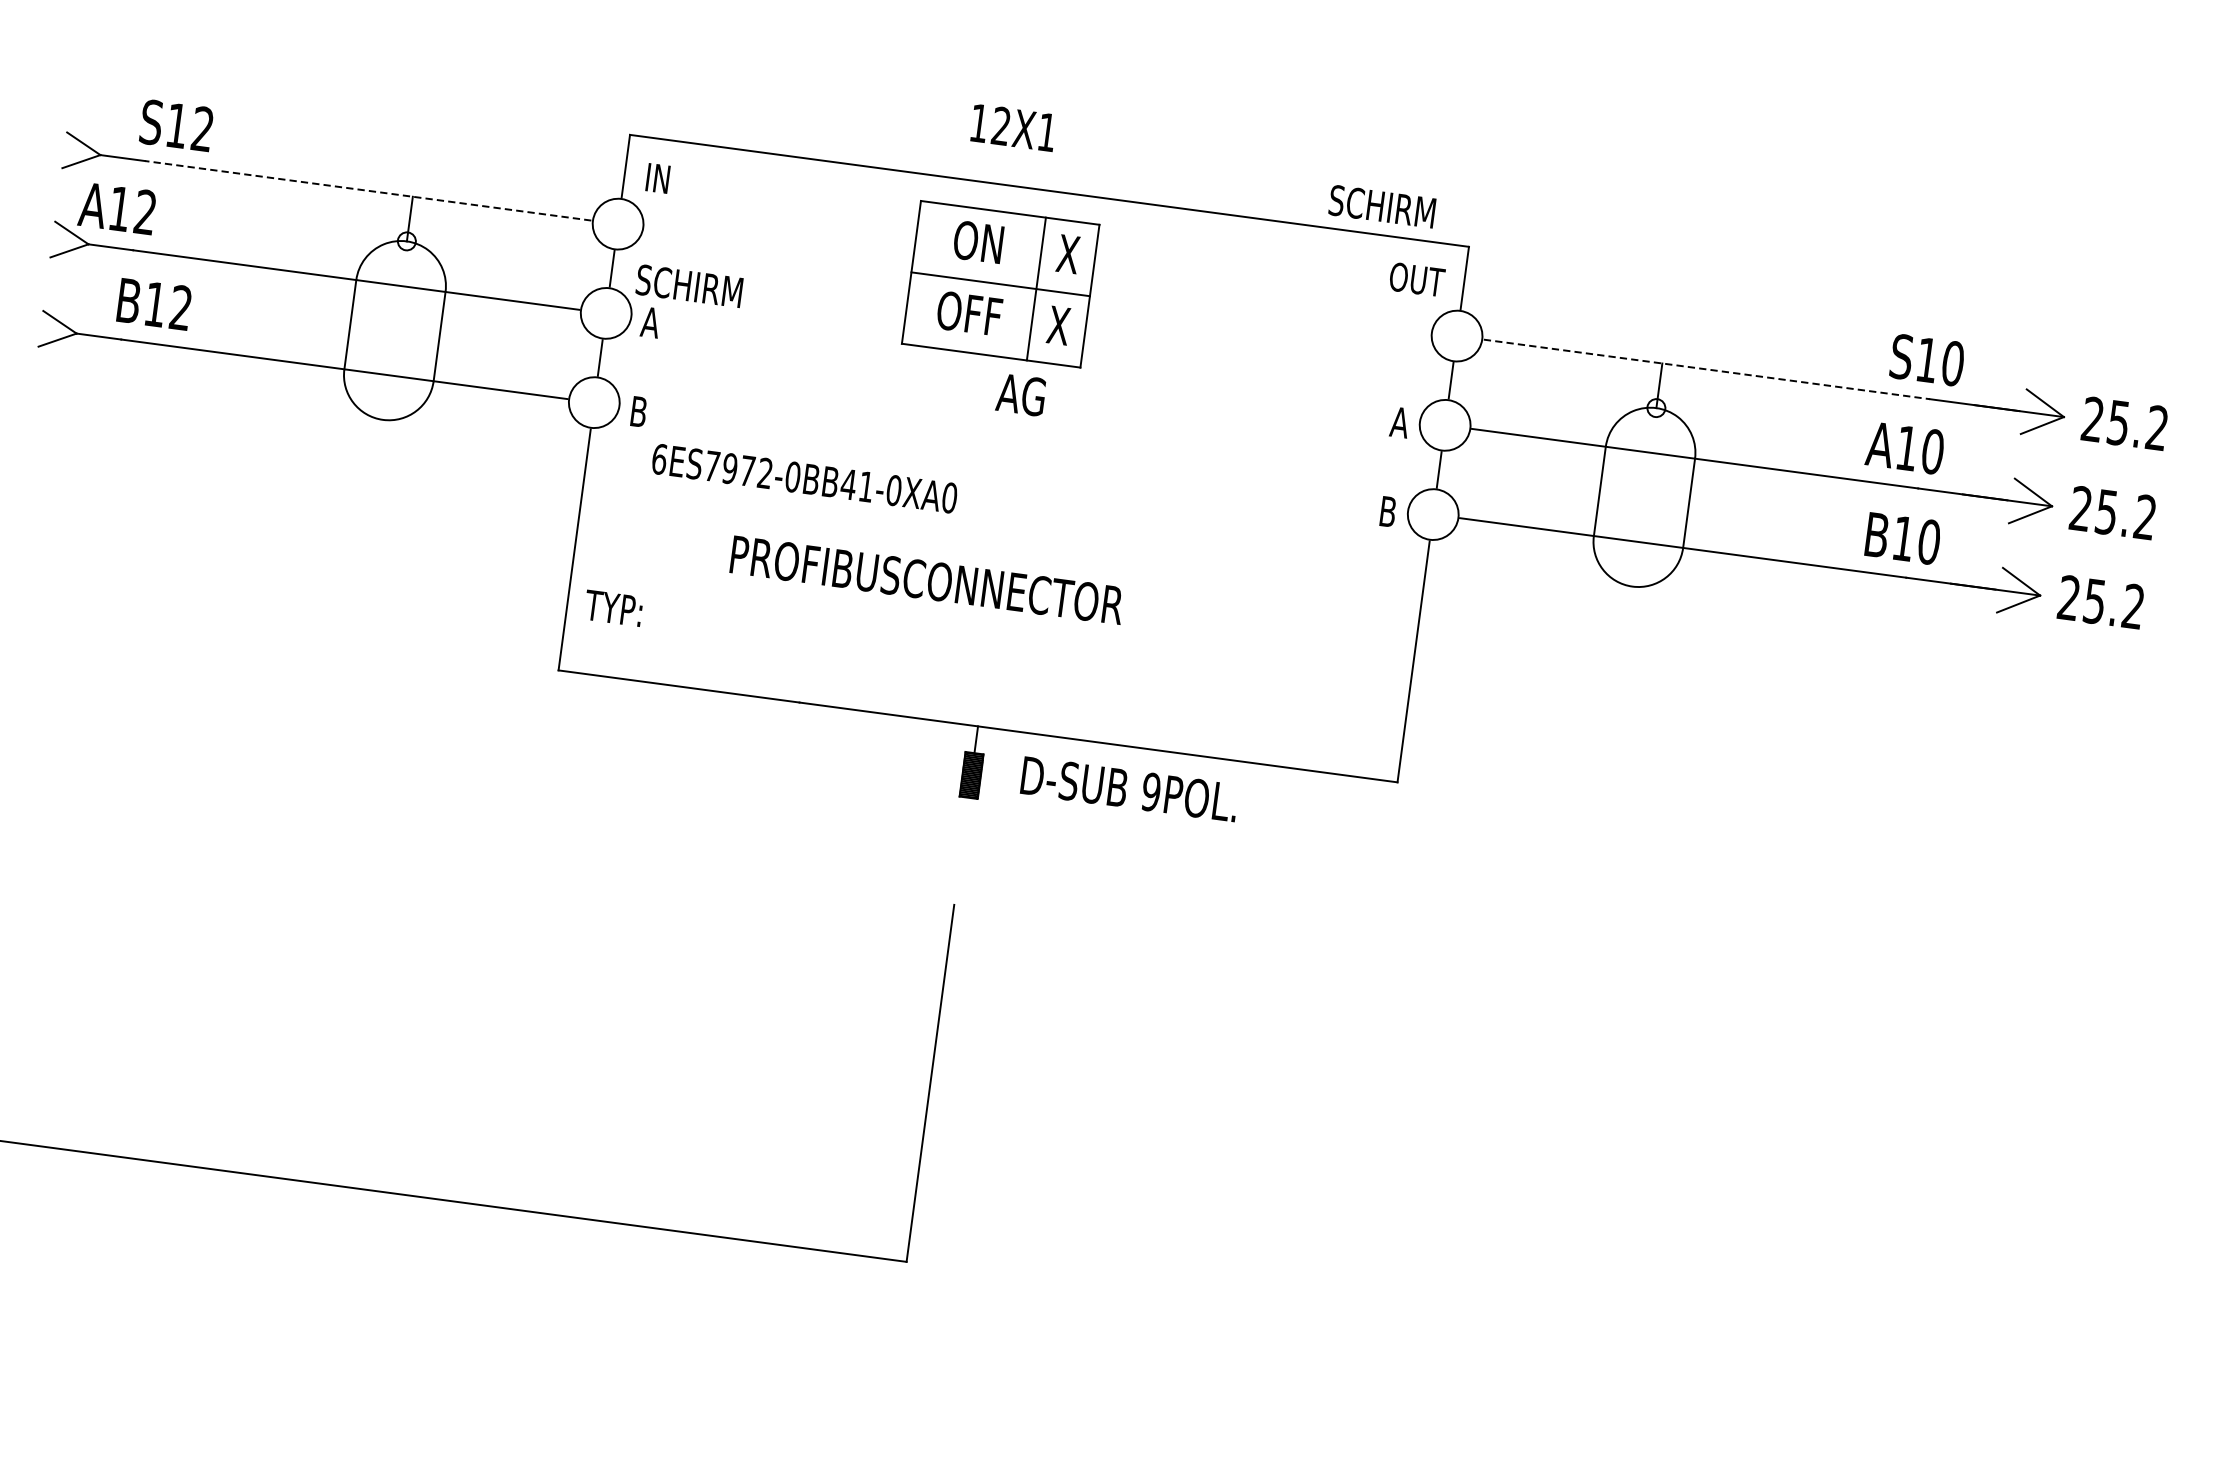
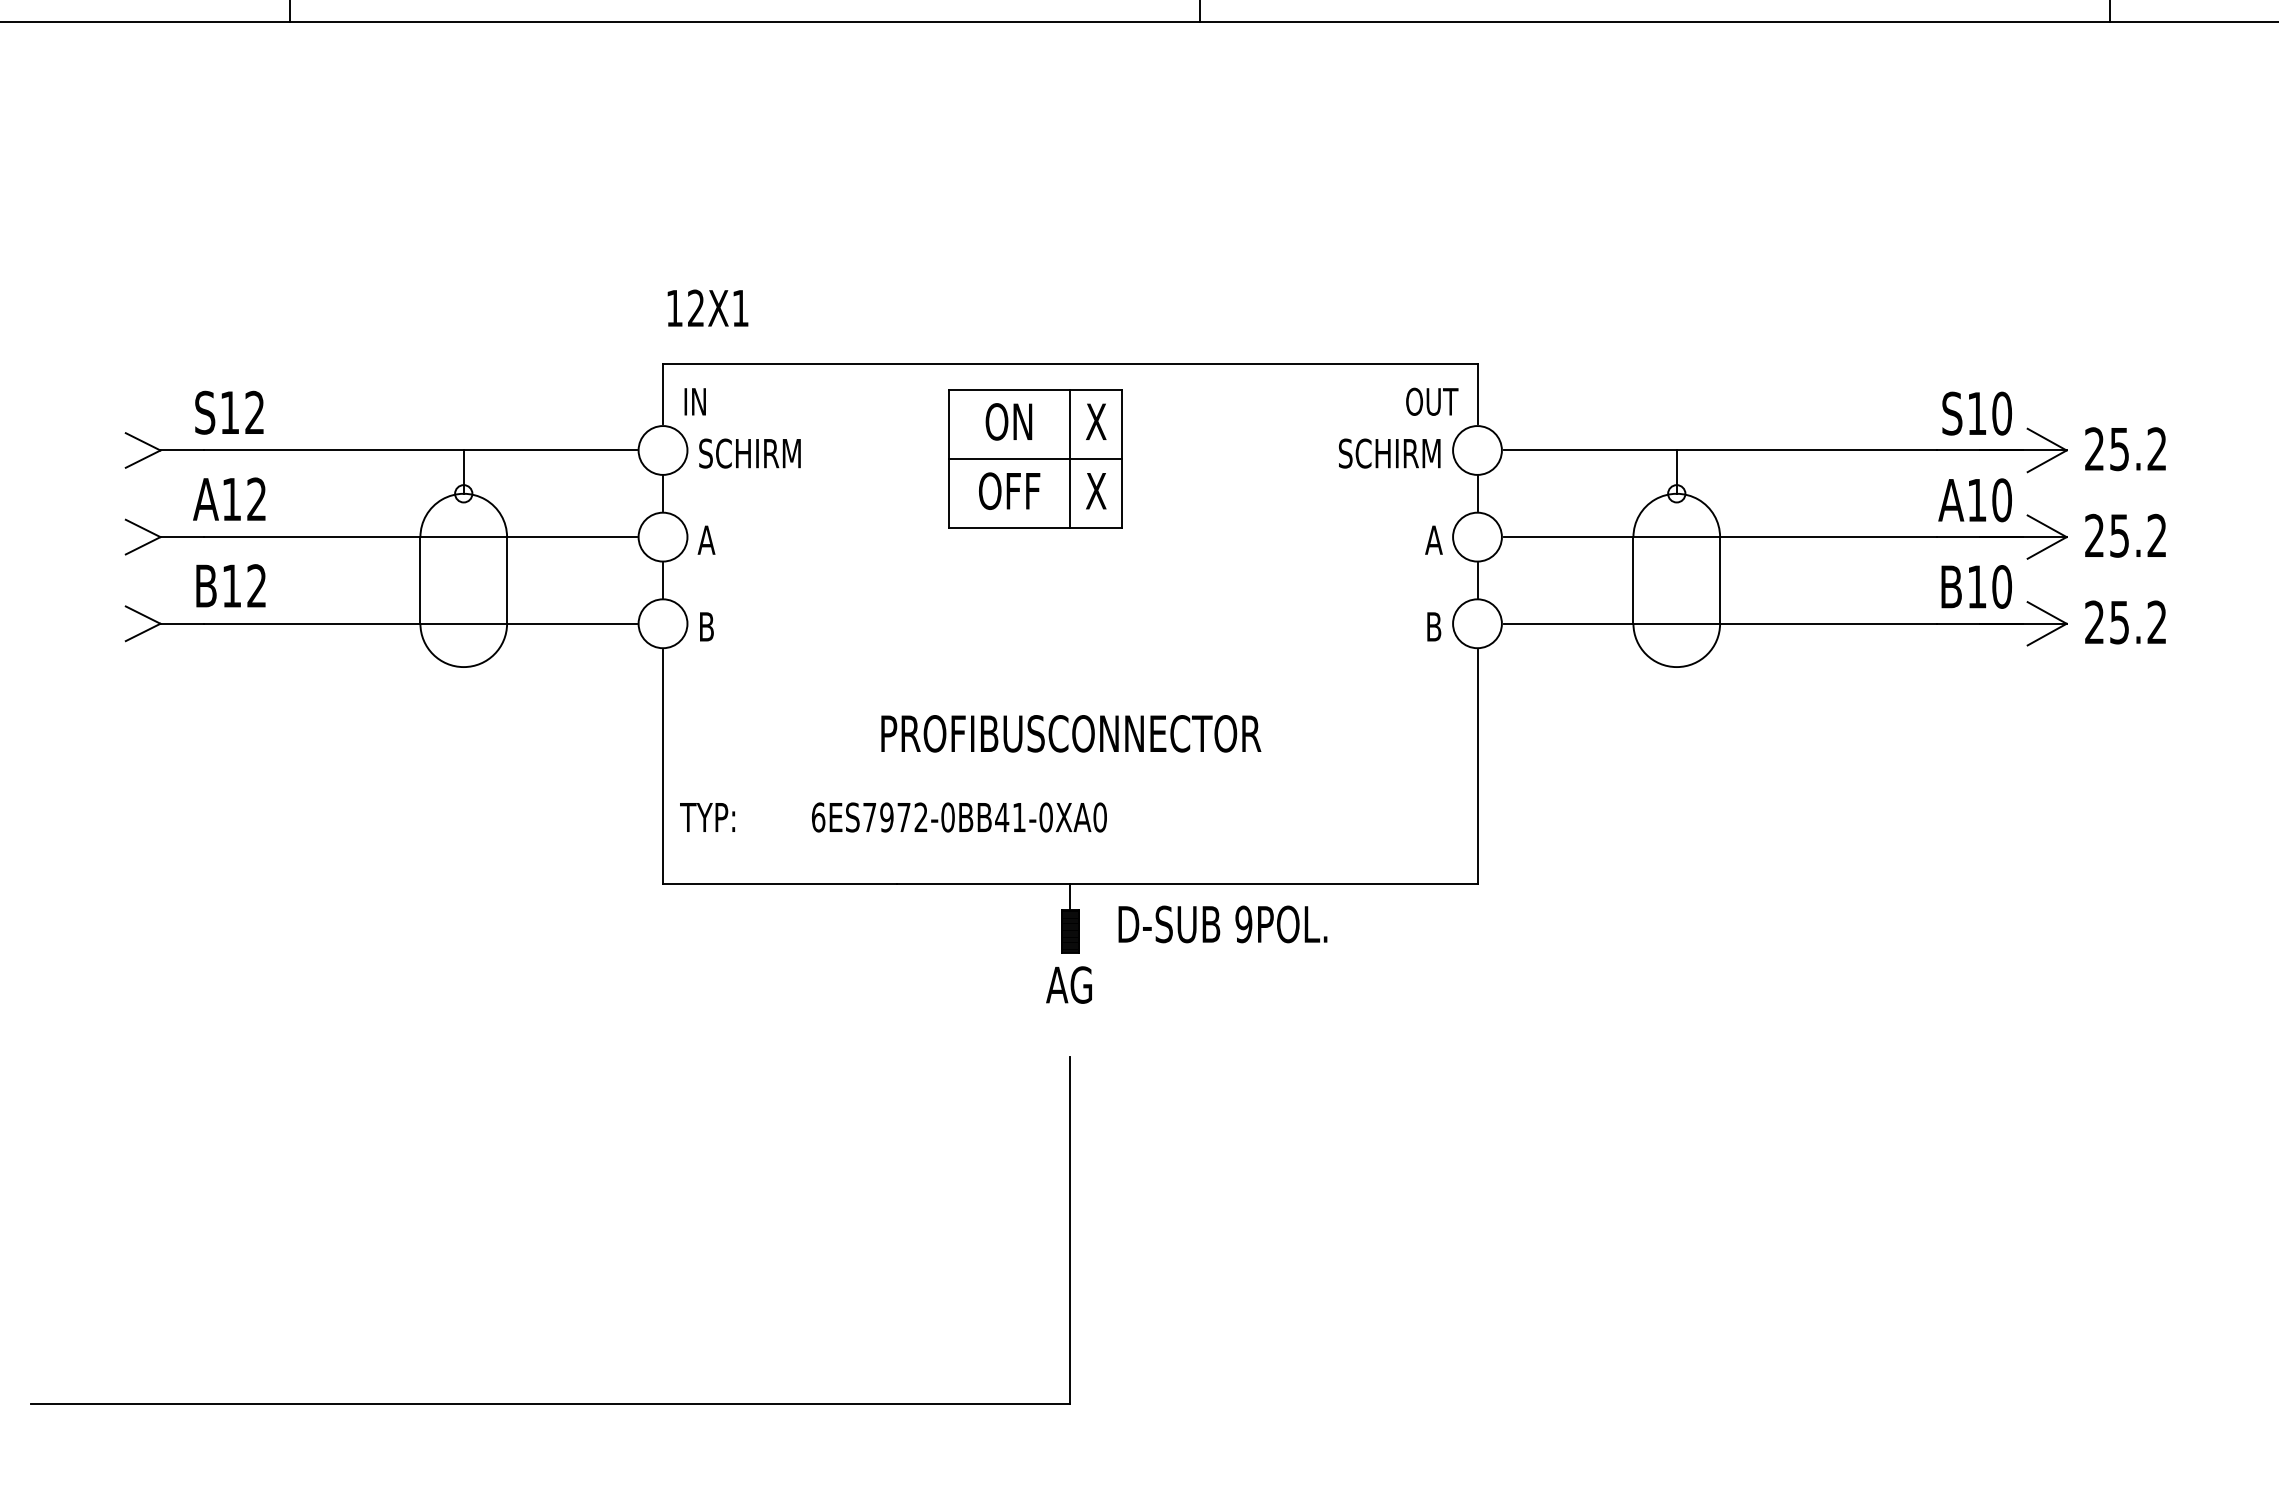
text: (1013, 126) -> (707, 307), moved
line: (368, 190) -> (420, 450), dashed -> solid
text: (1382, 206) -> (1389, 453), moved
text: (117, 207) -> (229, 498), moved
text: (688, 286) -> (749, 453), moved
text: (1926, 359) -> (1976, 413), moved
line: (1707, 369) -> (1720, 450), dashed -> solid
text: (1020, 394) -> (1068, 984), moved
text: (1904, 448) -> (1974, 500), moved
text: (804, 478) -> (959, 817), moved
text: (1902, 538) -> (1976, 586), moved
text: (927, 579) -> (1071, 733), moved

